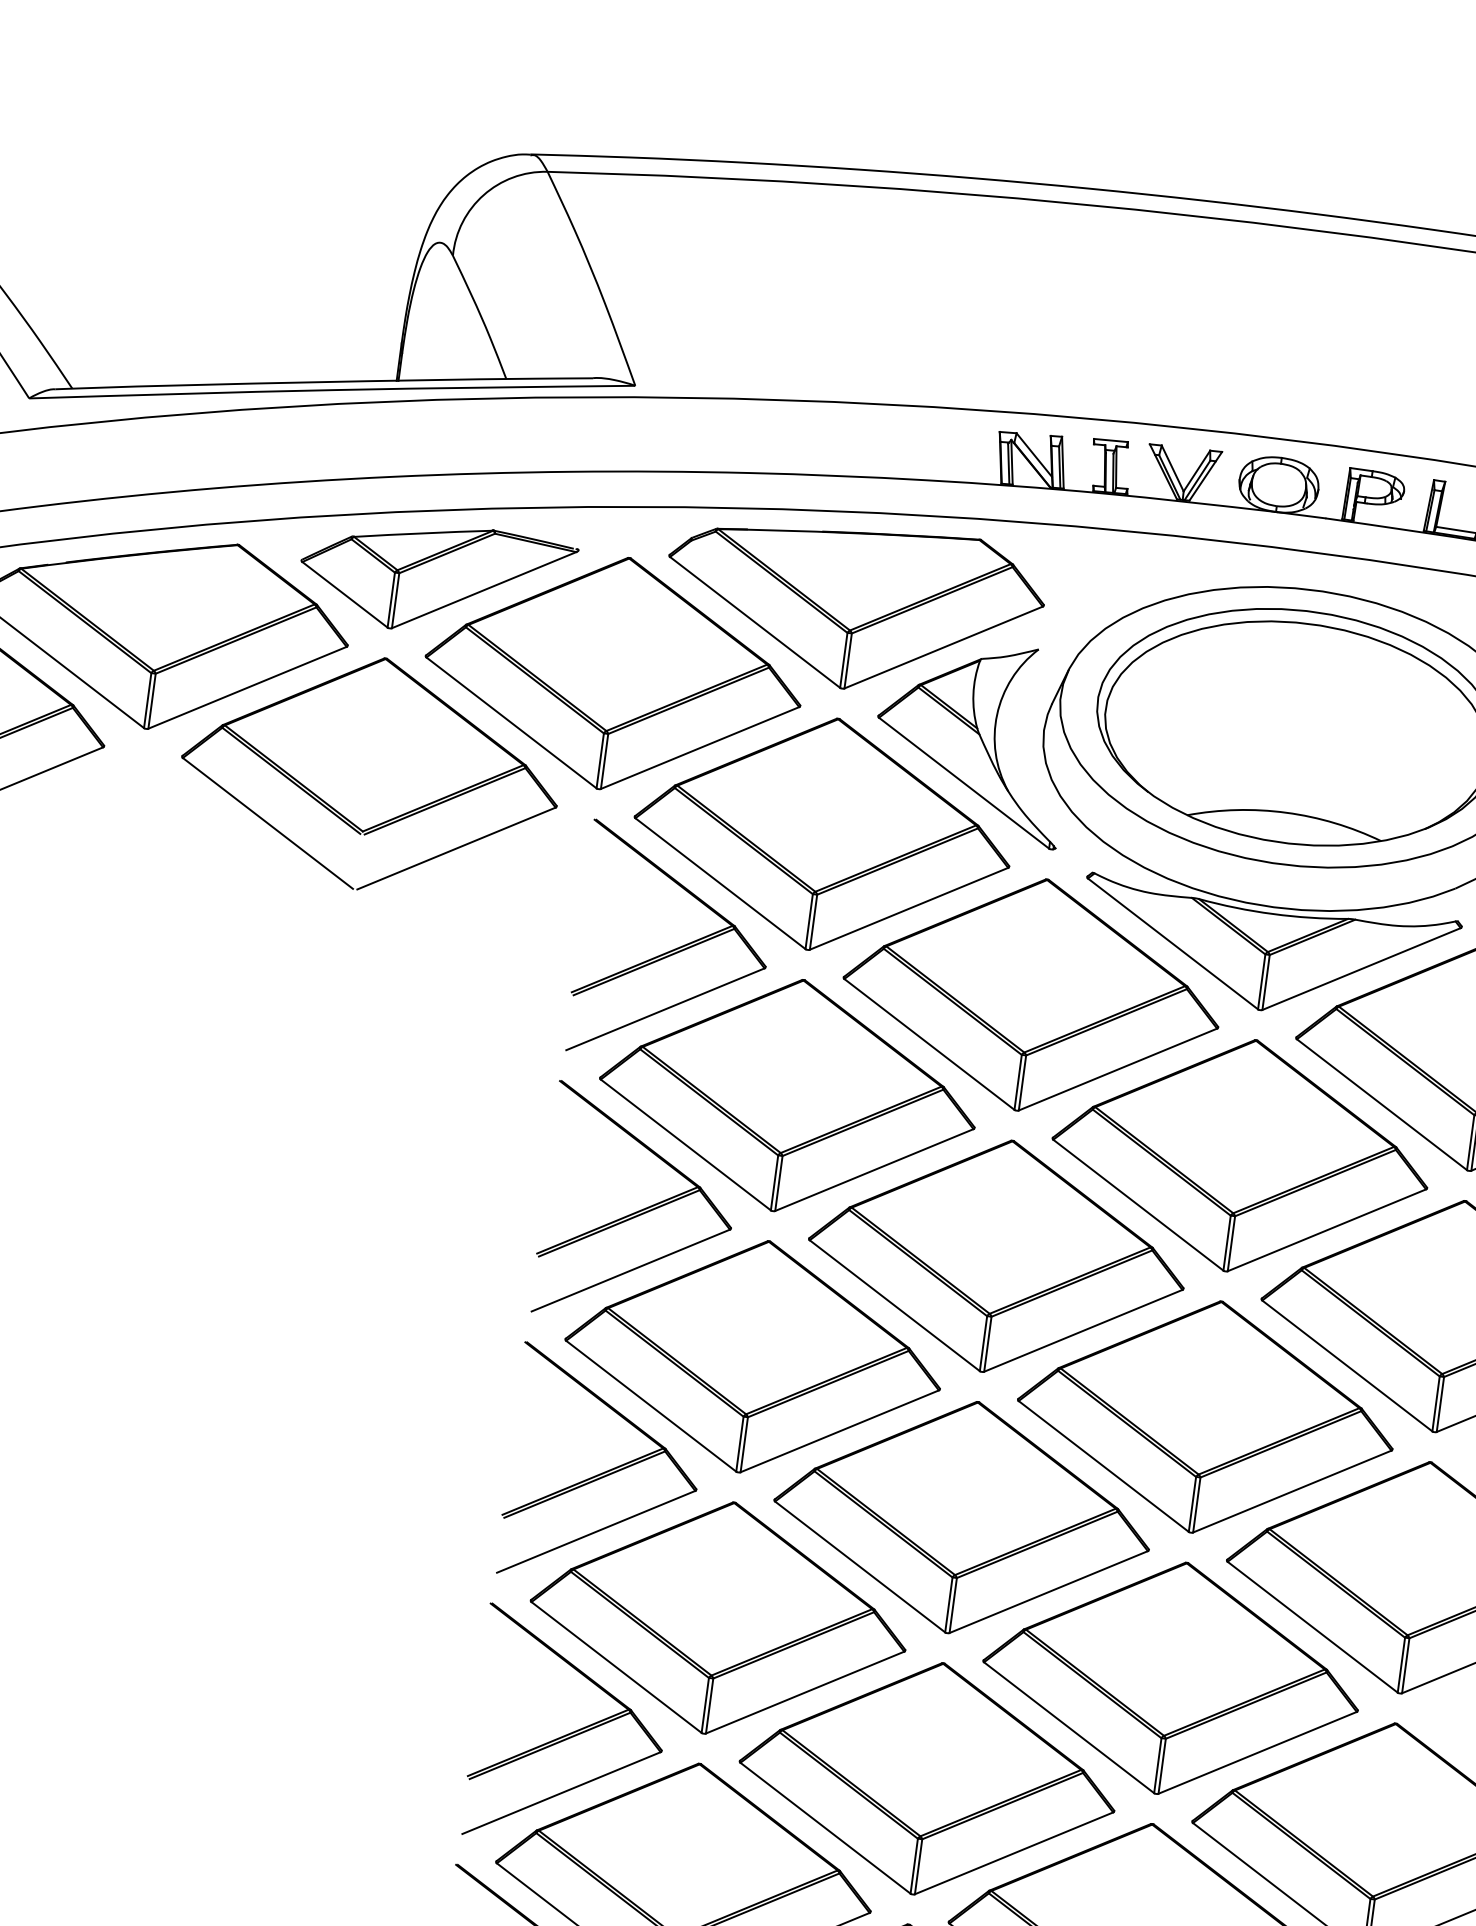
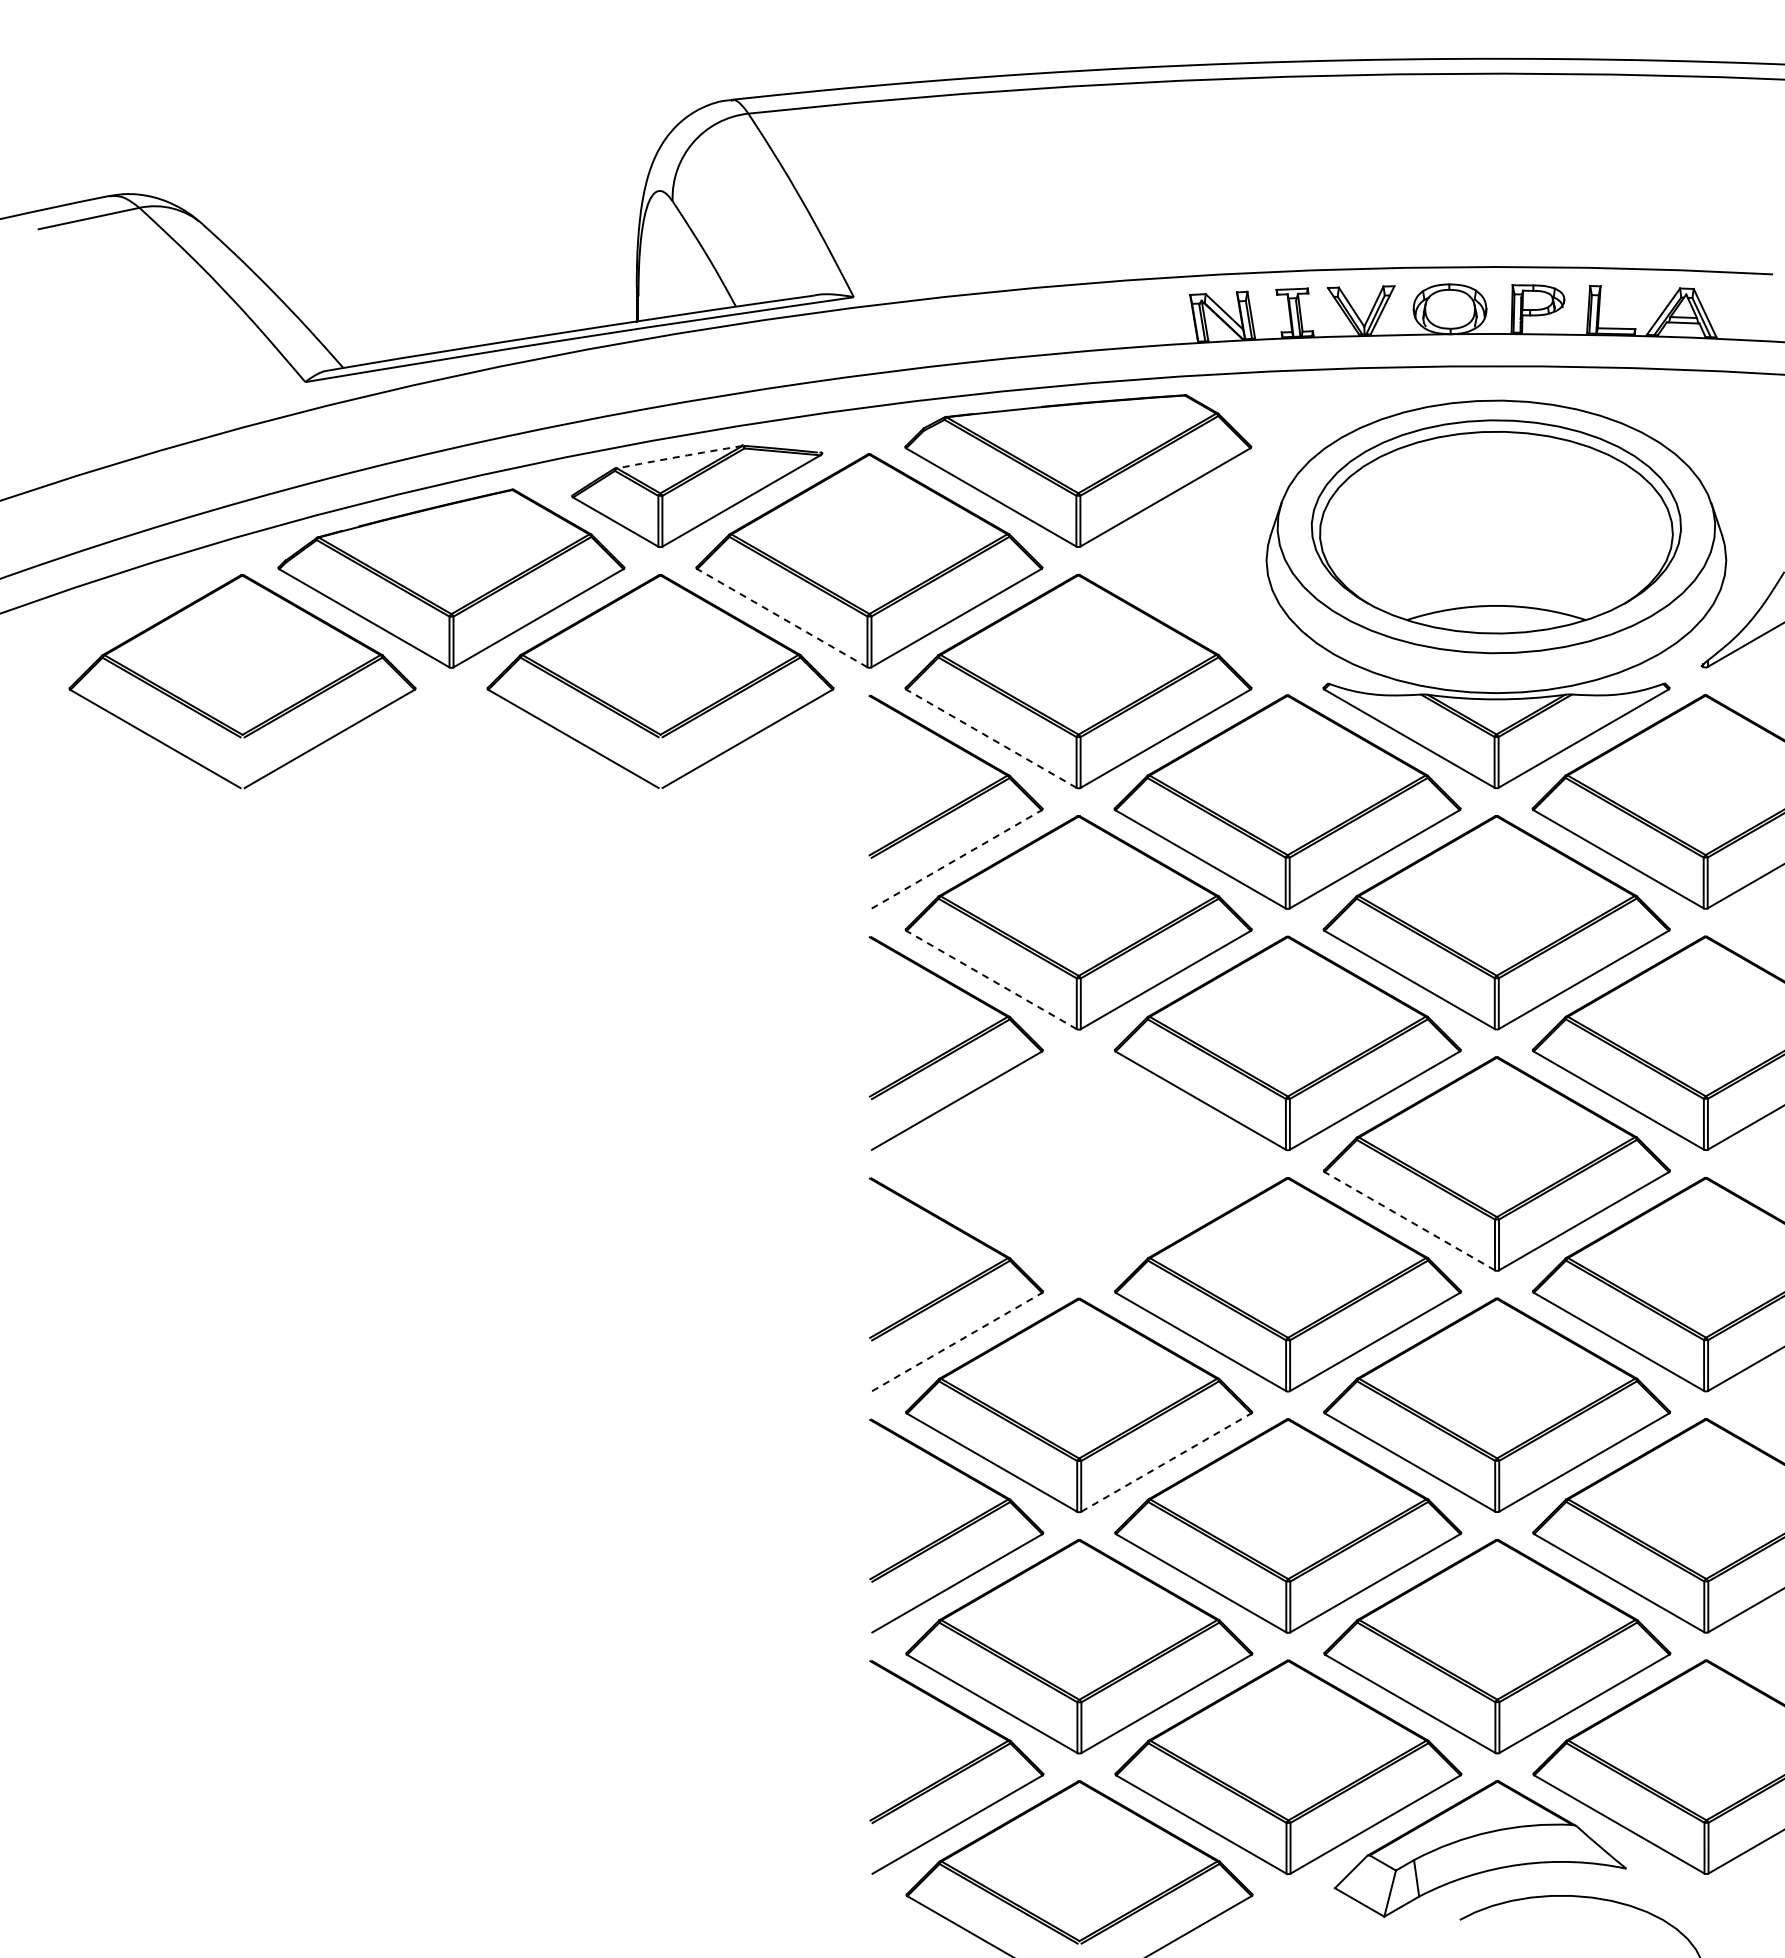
arc: (423, 533) -> (679, 456), solid -> dashed
line: (510, 722) -> (781, 617), solid -> dashed
part: (972, 739) -> (1202, 577), removed
line: (720, 883) -> (991, 738), solid -> dashed
line: (666, 1009) -> (957, 859), solid -> dashed
line: (685, 1144) -> (991, 979), solid -> dashed
part: (753, 1356) -> (1078, 1163), removed
line: (1103, 1466) -> (1409, 1221), solid -> dashed
line: (596, 1531) -> (957, 1341), solid -> dashed
line: (805, 1692) -> (1166, 1462), solid -> dashed

